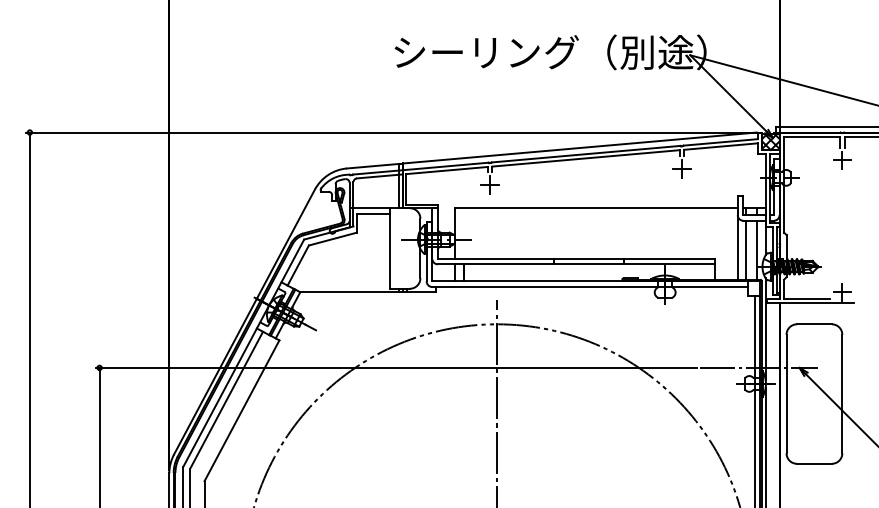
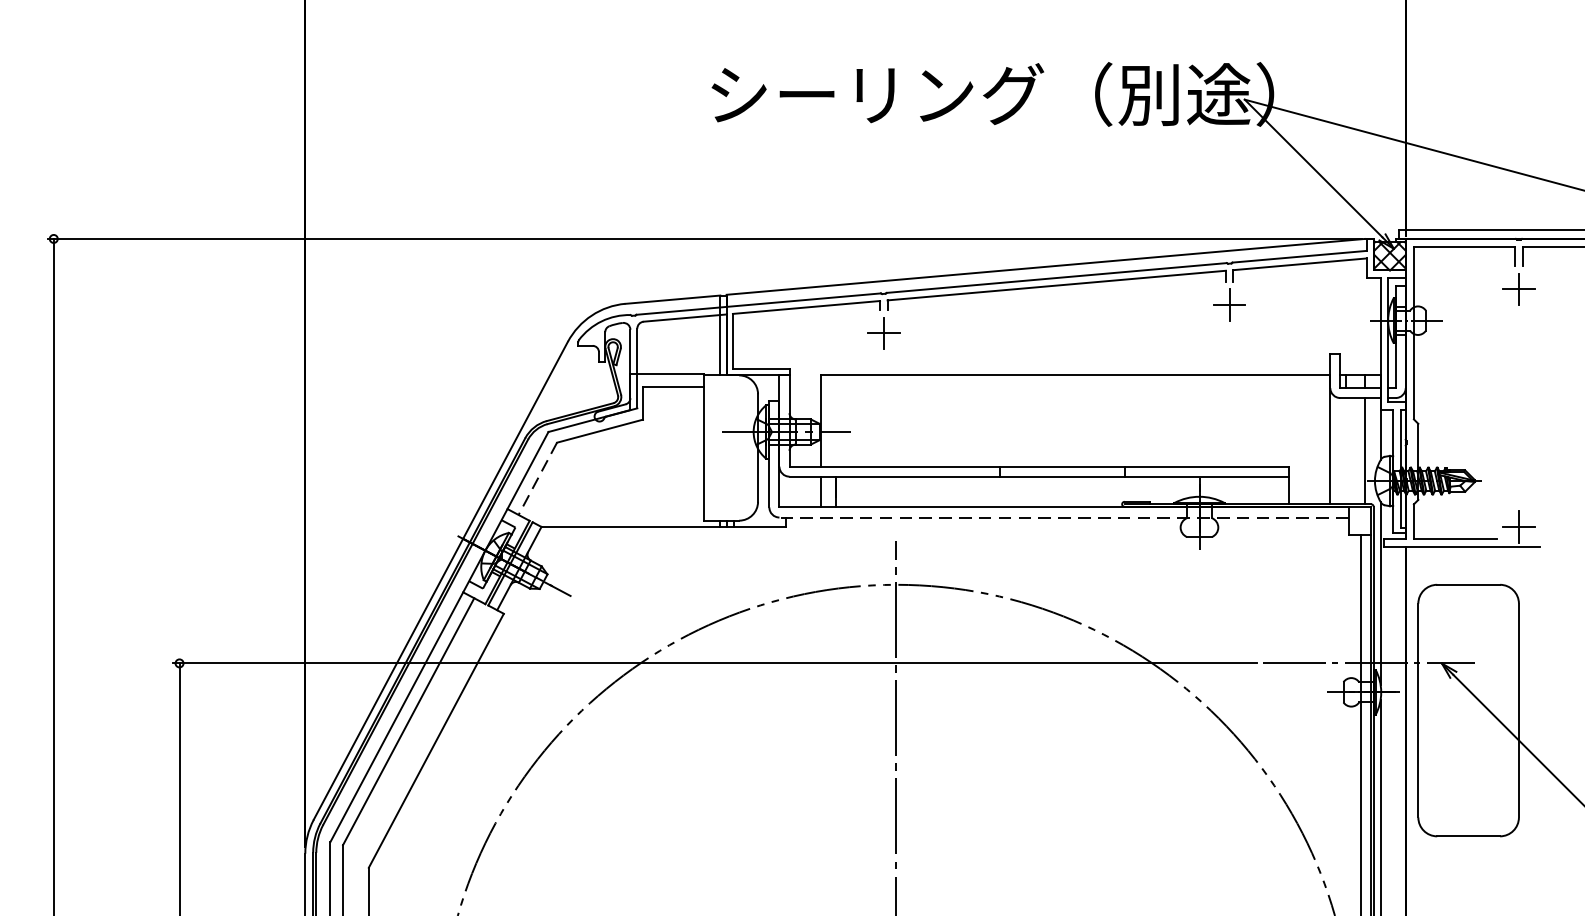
line: (746, 249) -> (1346, 449), removed
line: (298, 265) -> (538, 478), solid -> dashed
line: (590, 287) -> (1064, 518), solid -> dashed

